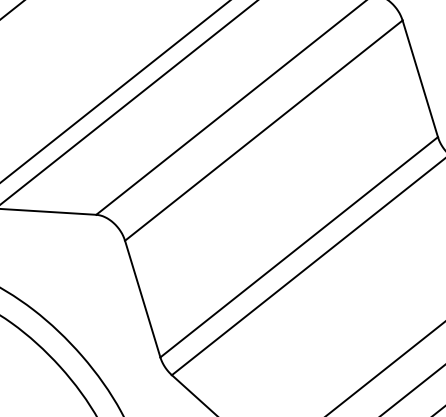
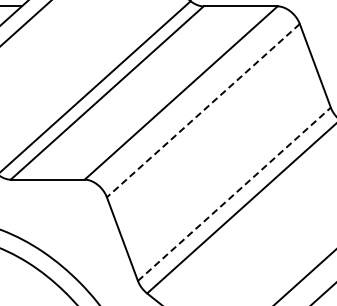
line: (264, 130) -> (203, 110), solid -> dashed
line: (299, 247) -> (234, 194), solid -> dashed

